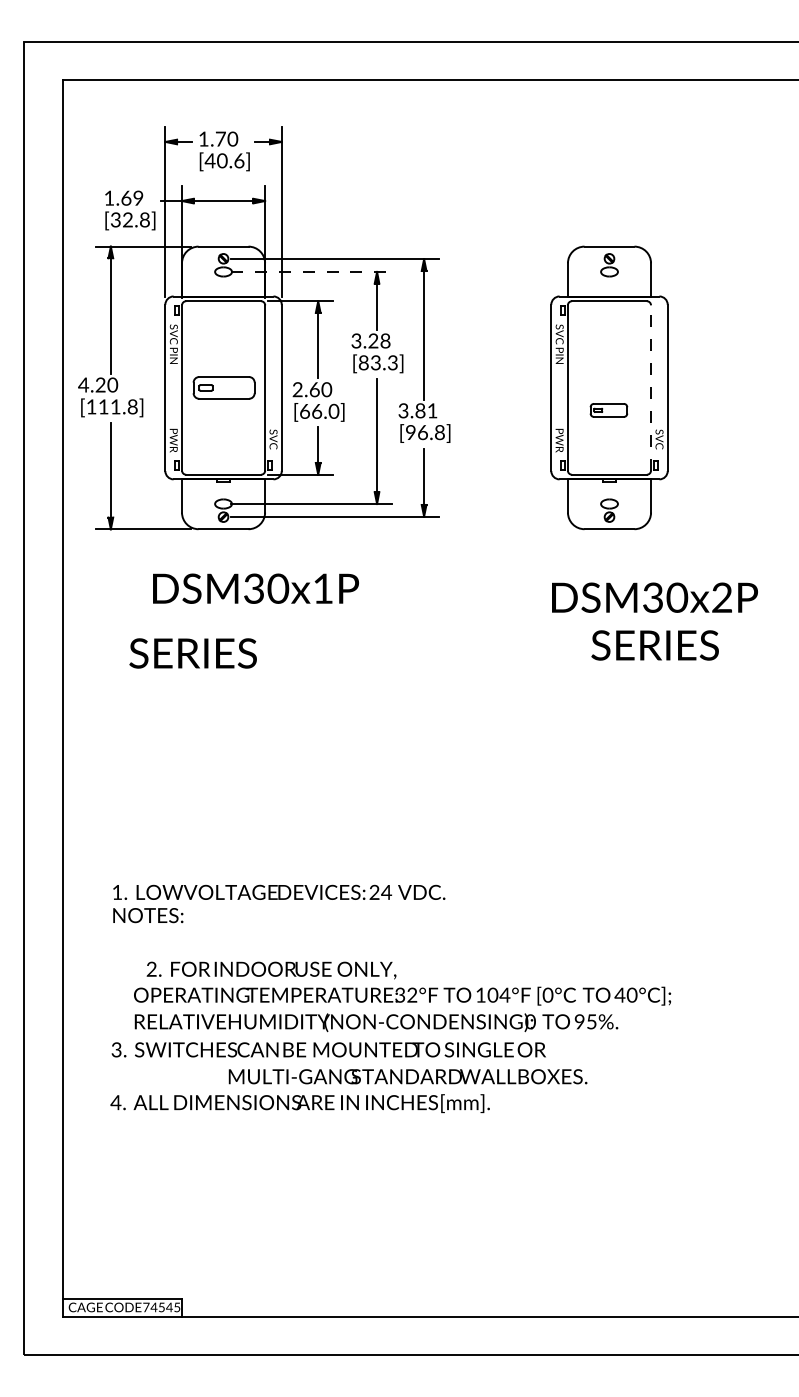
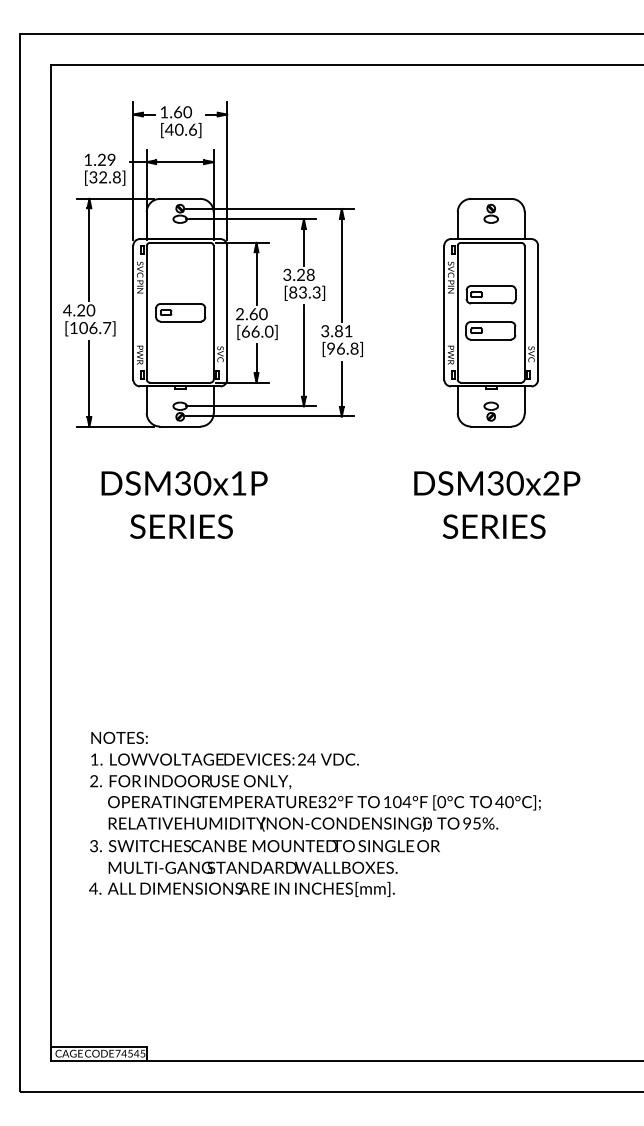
text: (220, 138) -> (177, 111), 1.70 -> 1.60
text: (126, 197) -> (102, 159), 1.69 -> 1.29
line: (312, 271) -> (251, 218), dashed -> solid
part: (609, 365) -> (491, 294), added
line: (651, 387) -> (525, 312), dashed -> solid
text: (117, 406) -> (94, 327), [111.8] -> [106.7]
part: (608, 410) -> (490, 330), size x1.67
text: (255, 588) -> (184, 483), moved
text: (654, 597) -> (496, 483), moved
text: (654, 645) -> (493, 526), moved
text: (192, 653) -> (180, 526), moved
text: (279, 891) -> (225, 758), moved
text: (271, 970) -> (190, 782), moved
text: (407, 1076) -> (252, 867), moved

